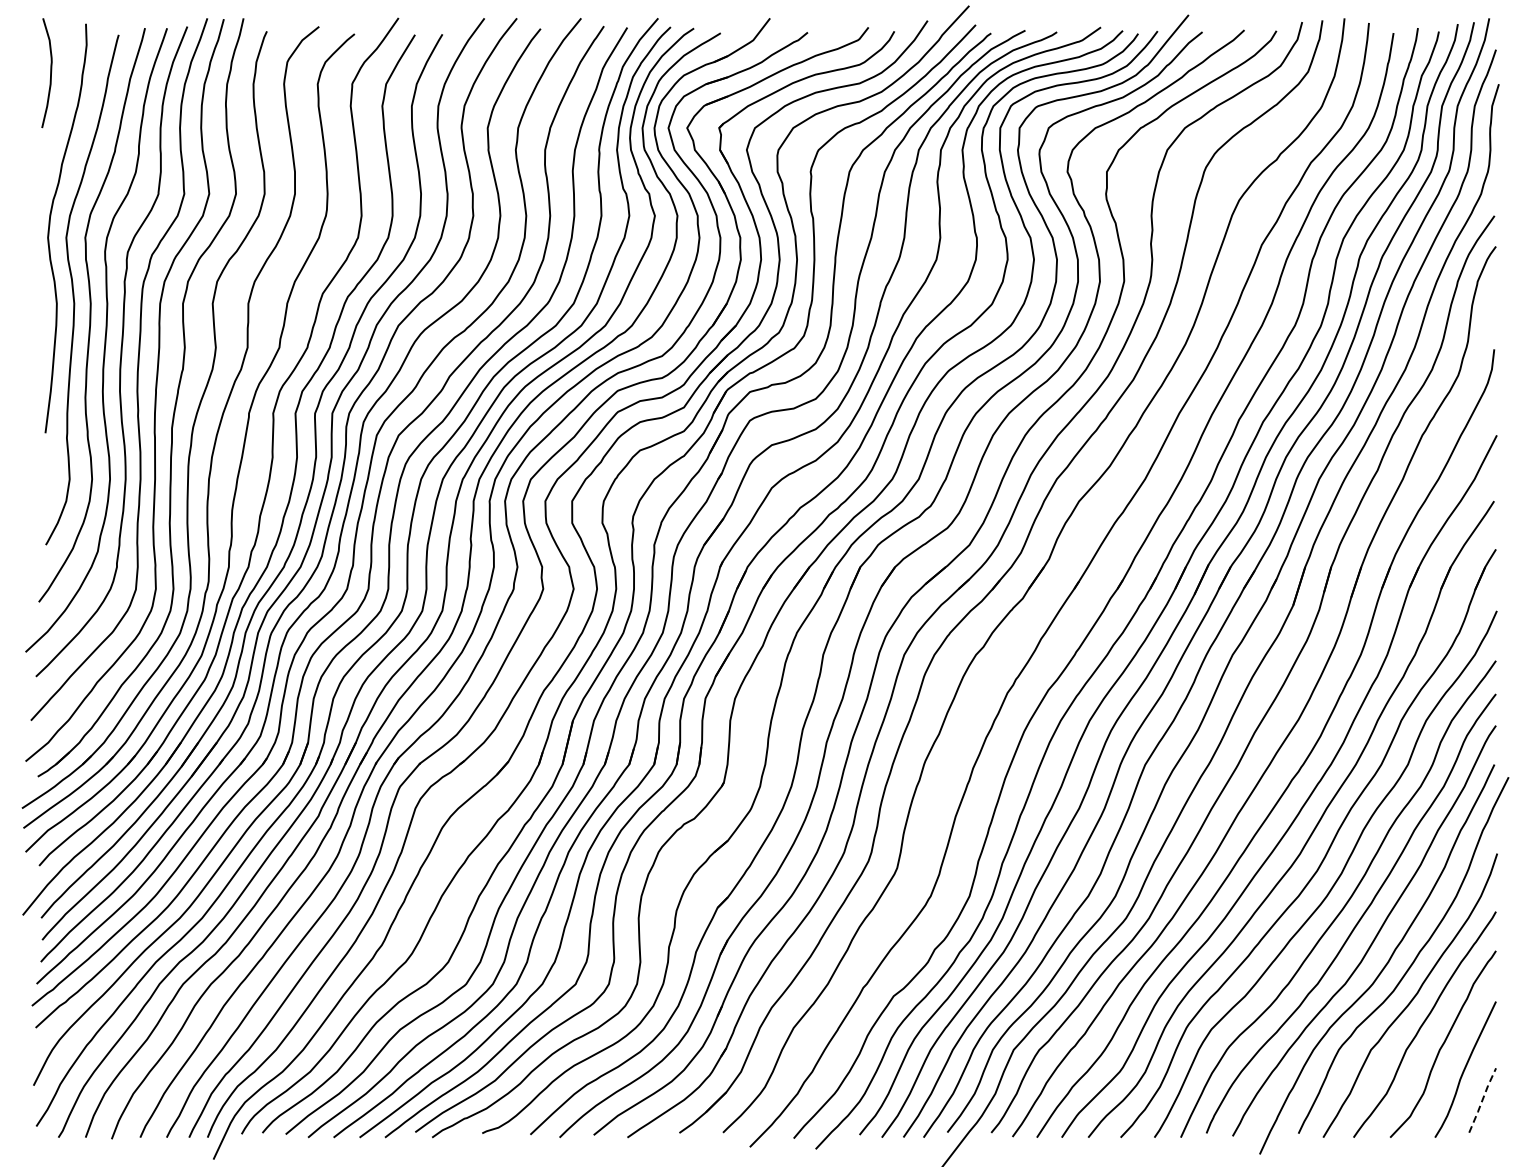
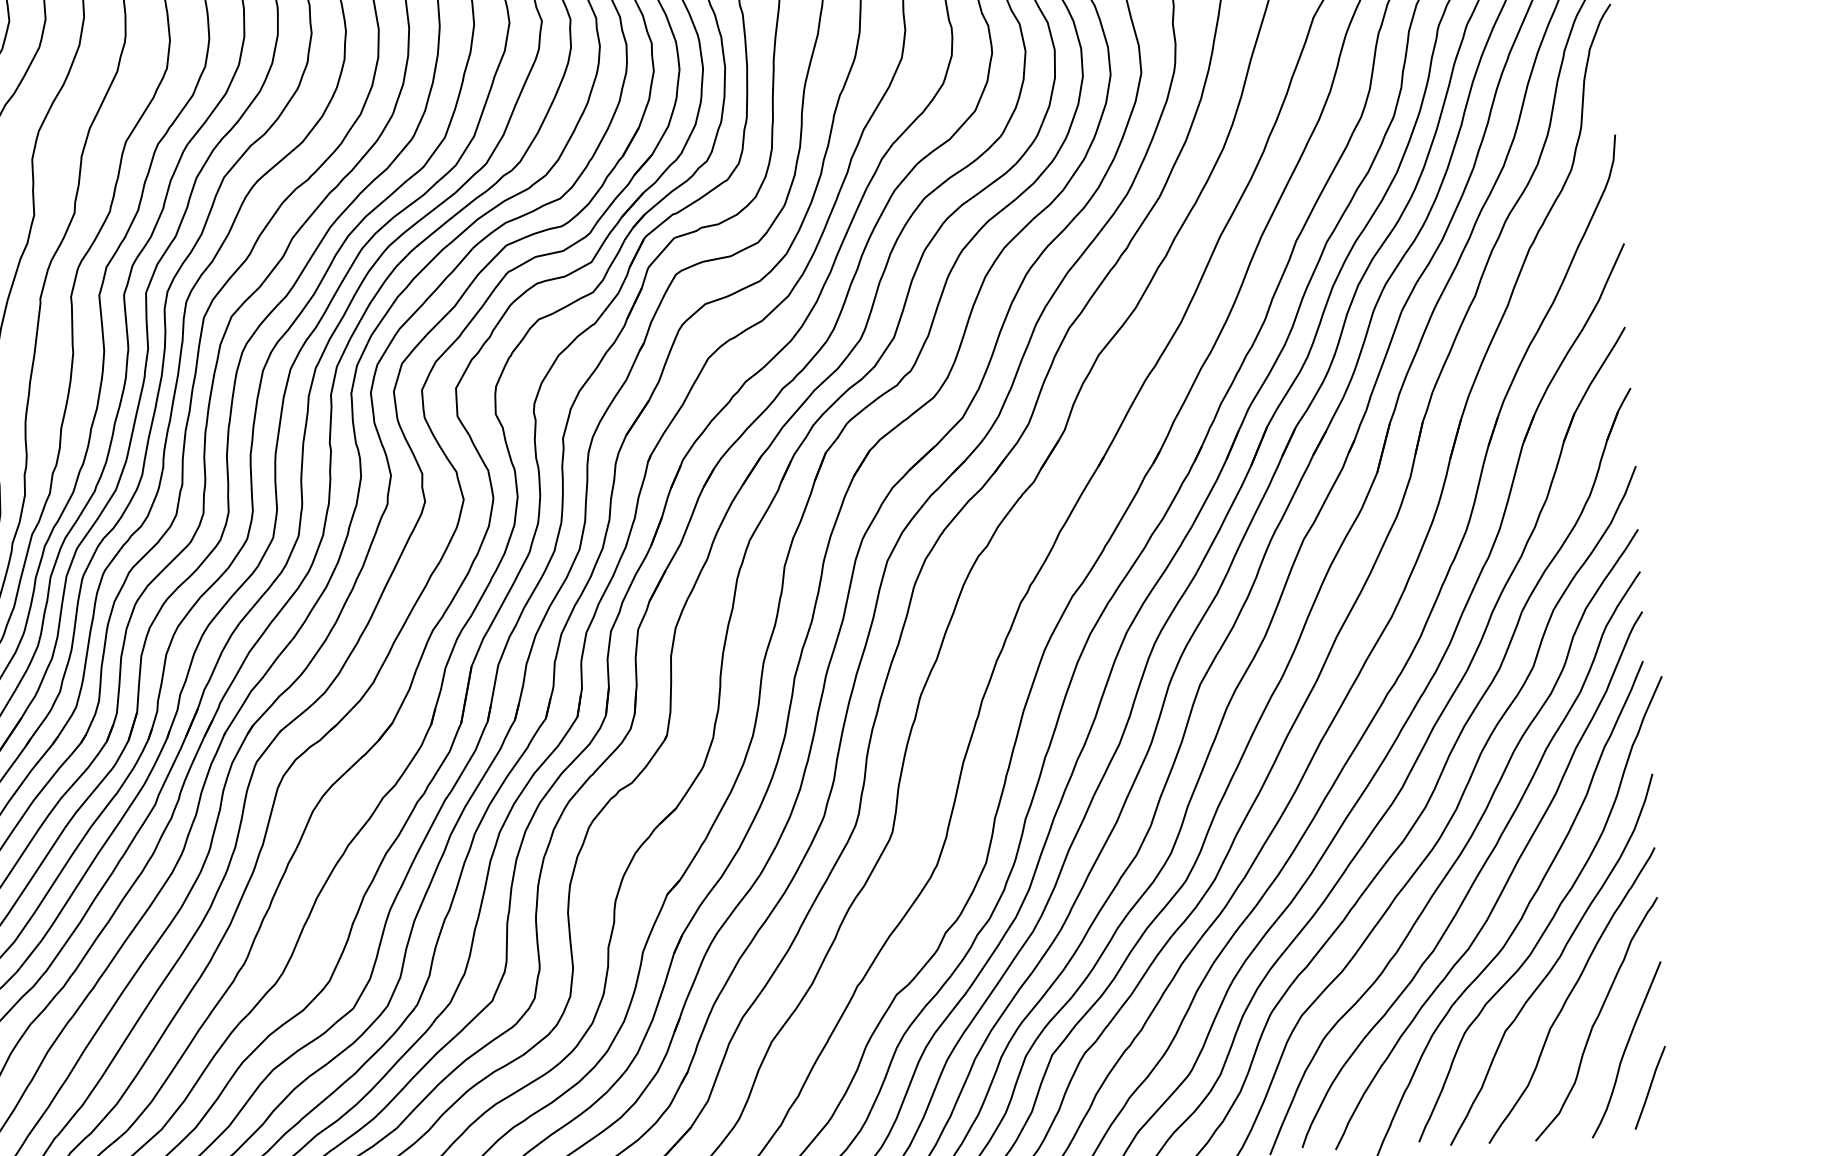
line: (1482, 1100) -> (1650, 1087), dashed -> solid

